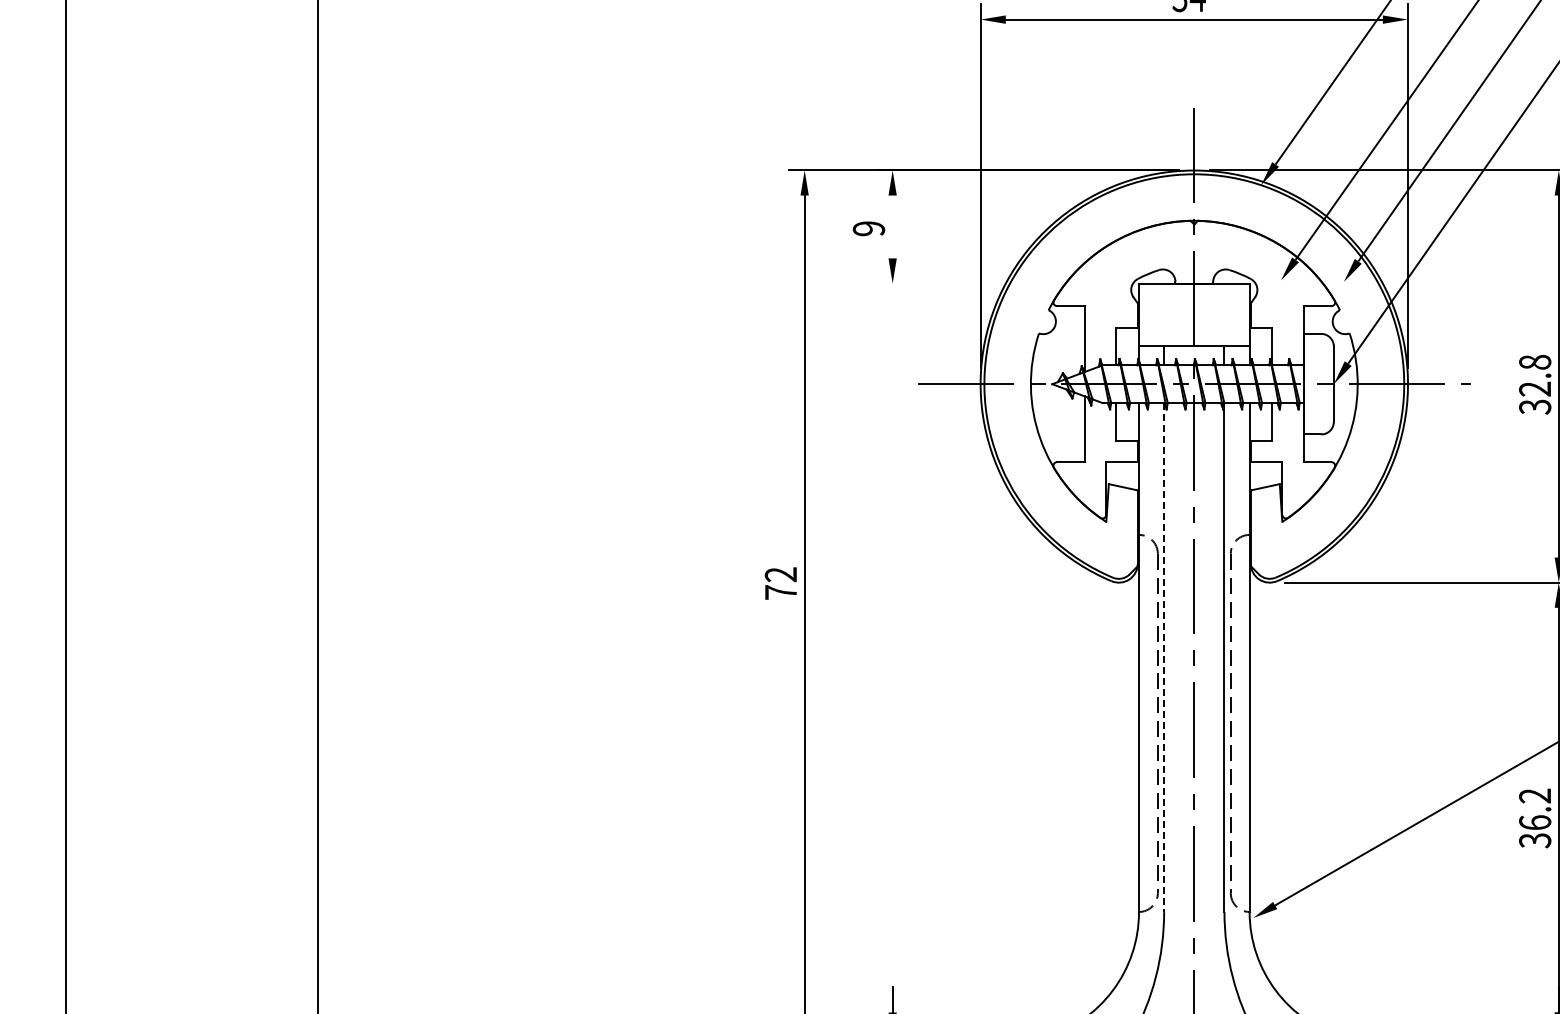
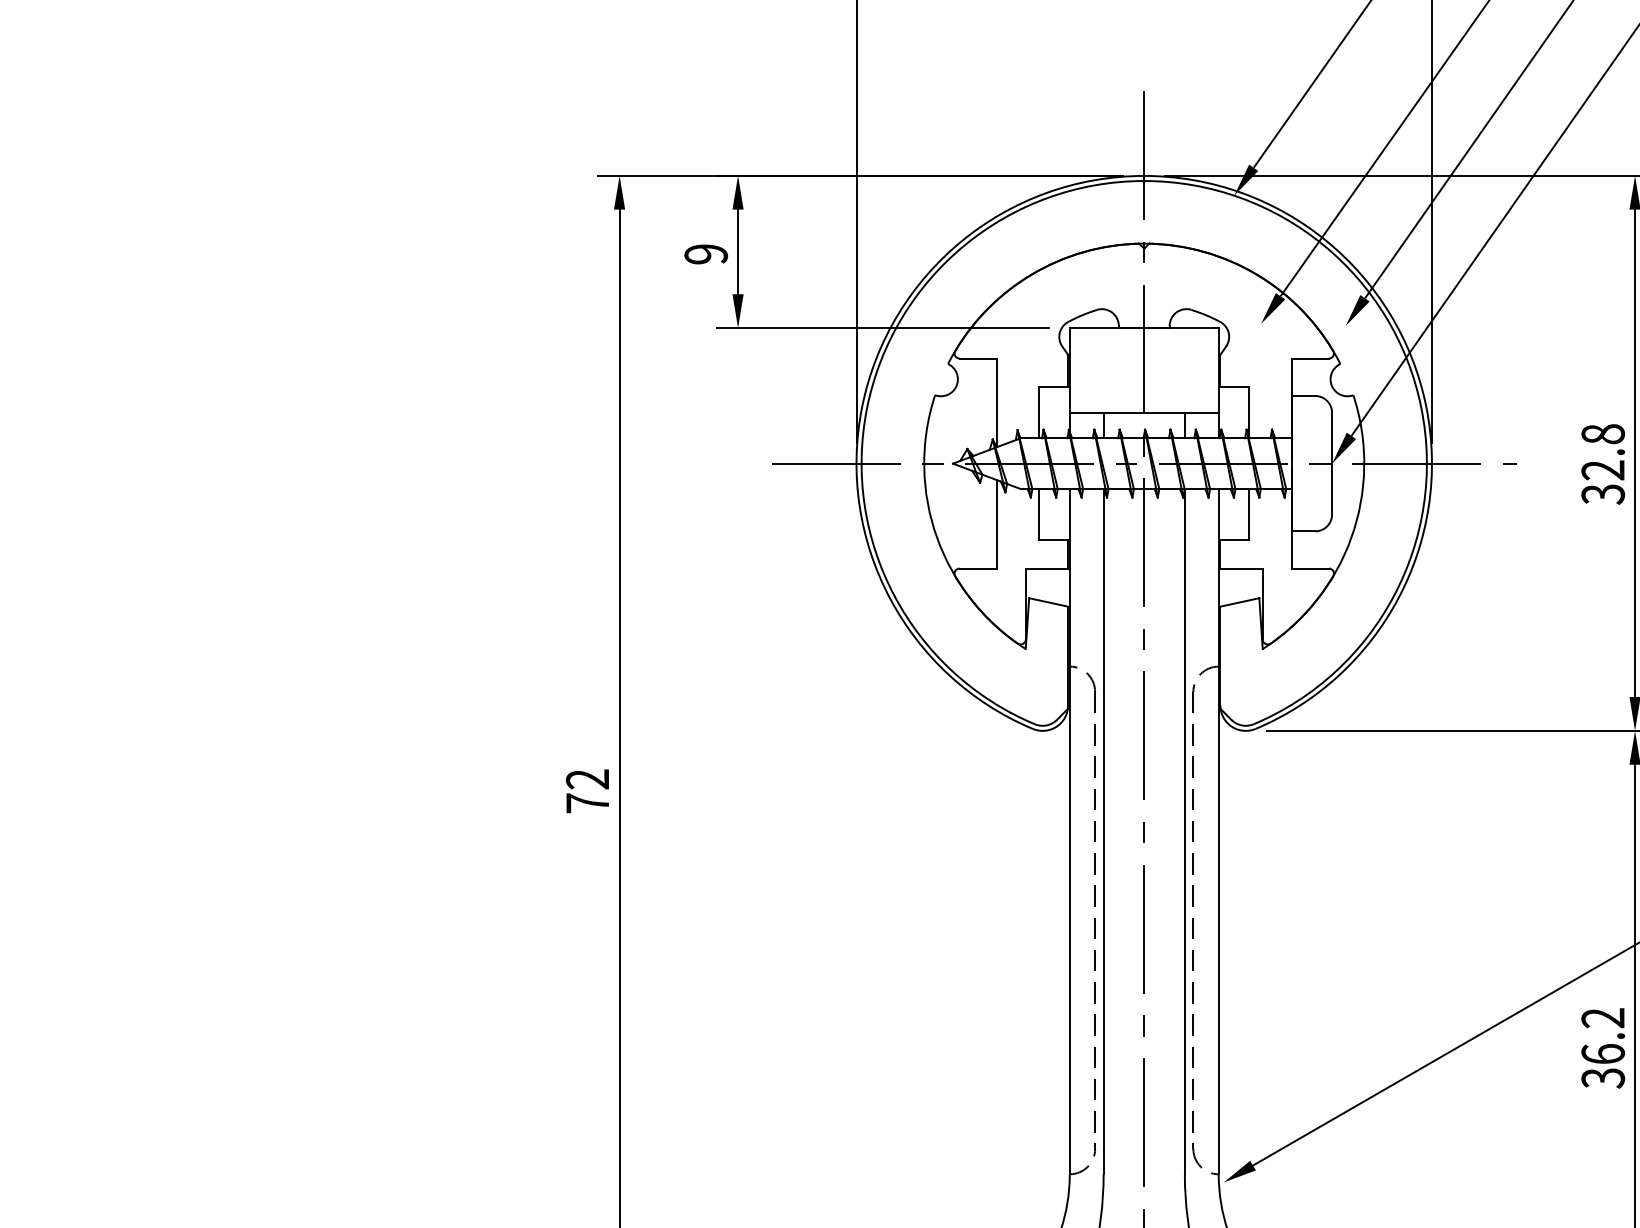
line: (892, 226) -> (737, 251), added
line: (999, 283) -> (881, 328), added
text: (780, 583) -> (587, 791), moved
line: (1164, 657) -> (1104, 831), dashed -> solid

